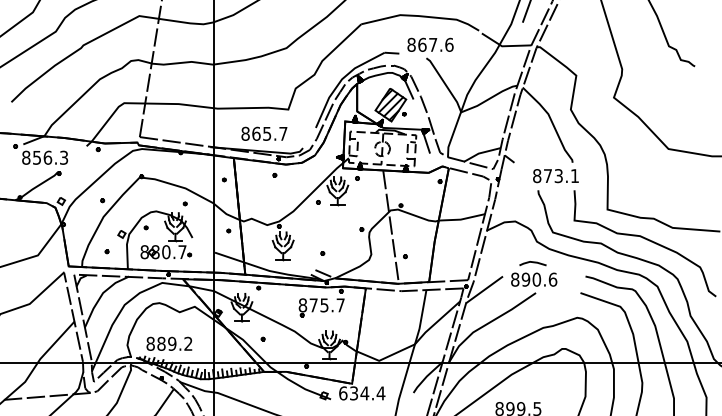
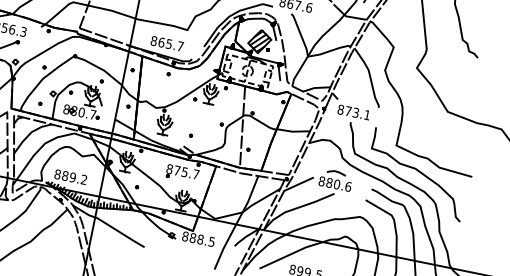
text: (555, 176) -> (353, 112), moved
text: (525, 279) -> (329, 182), 890.6 -> 880.6
text: (362, 393) -> (198, 239), 634.4 -> 888.5

